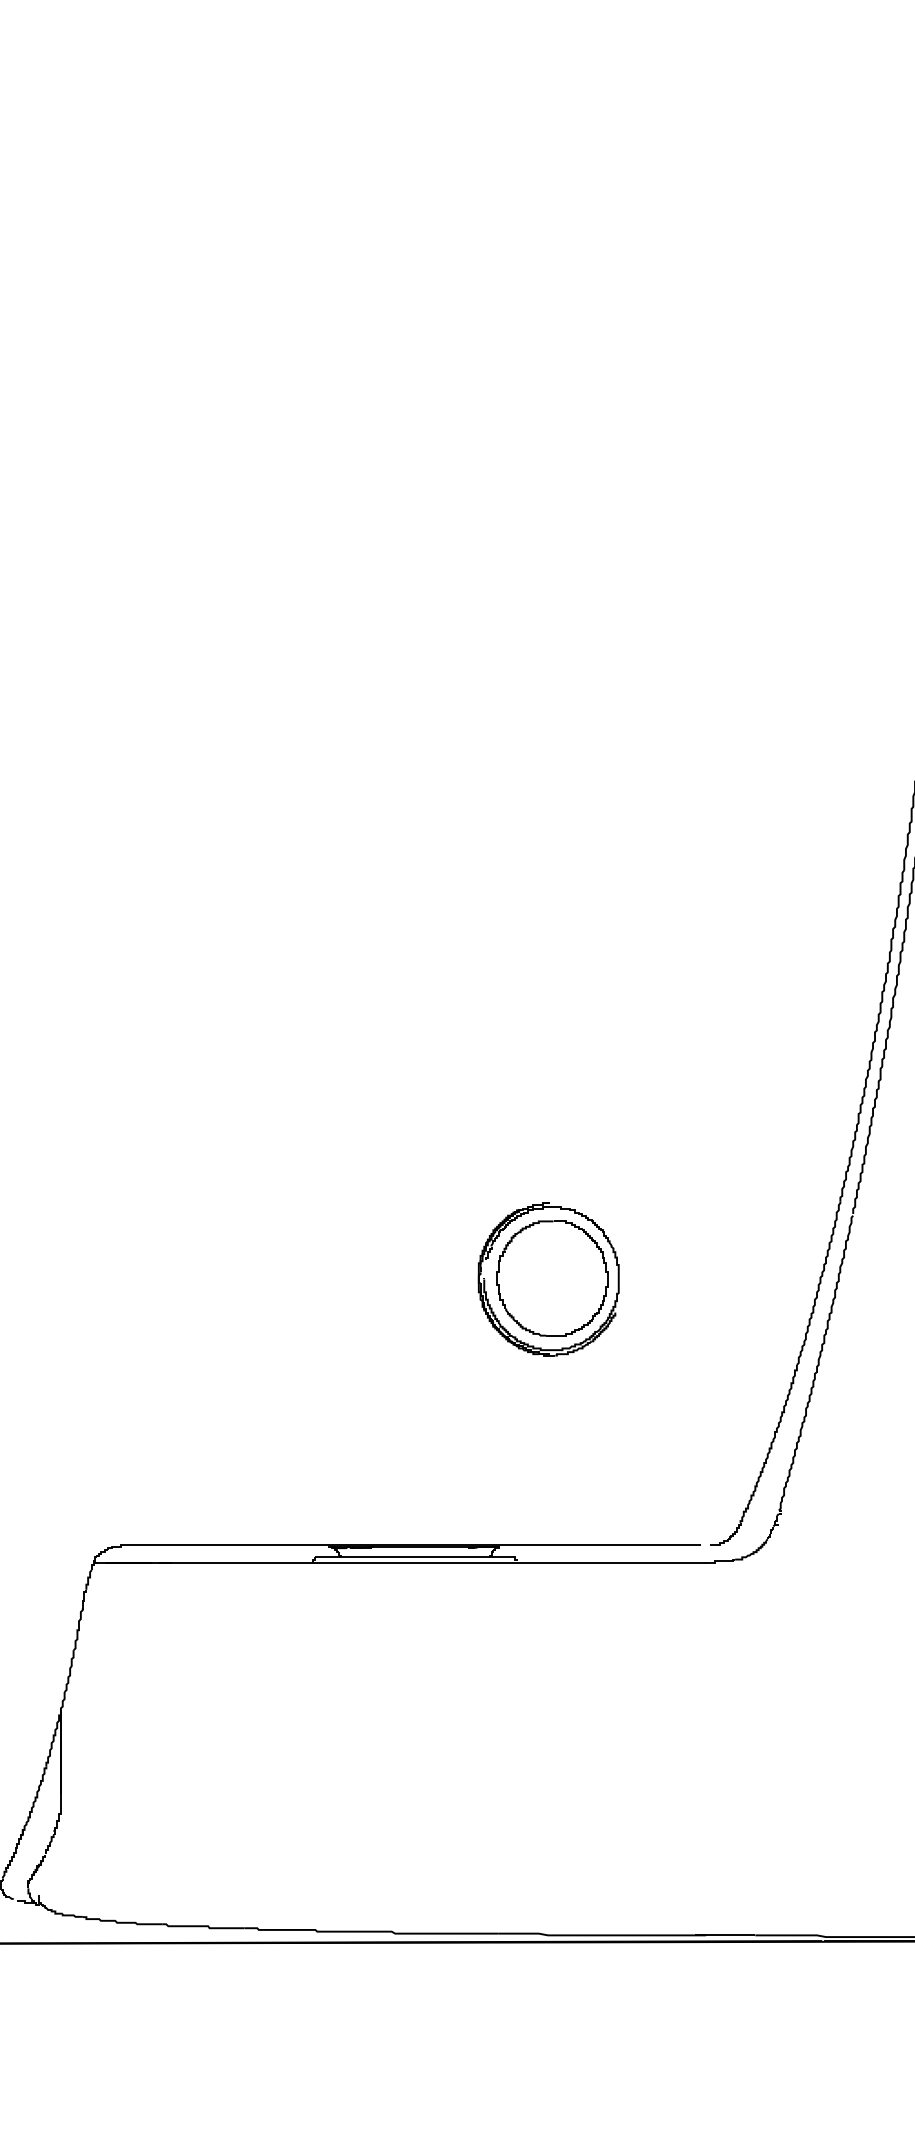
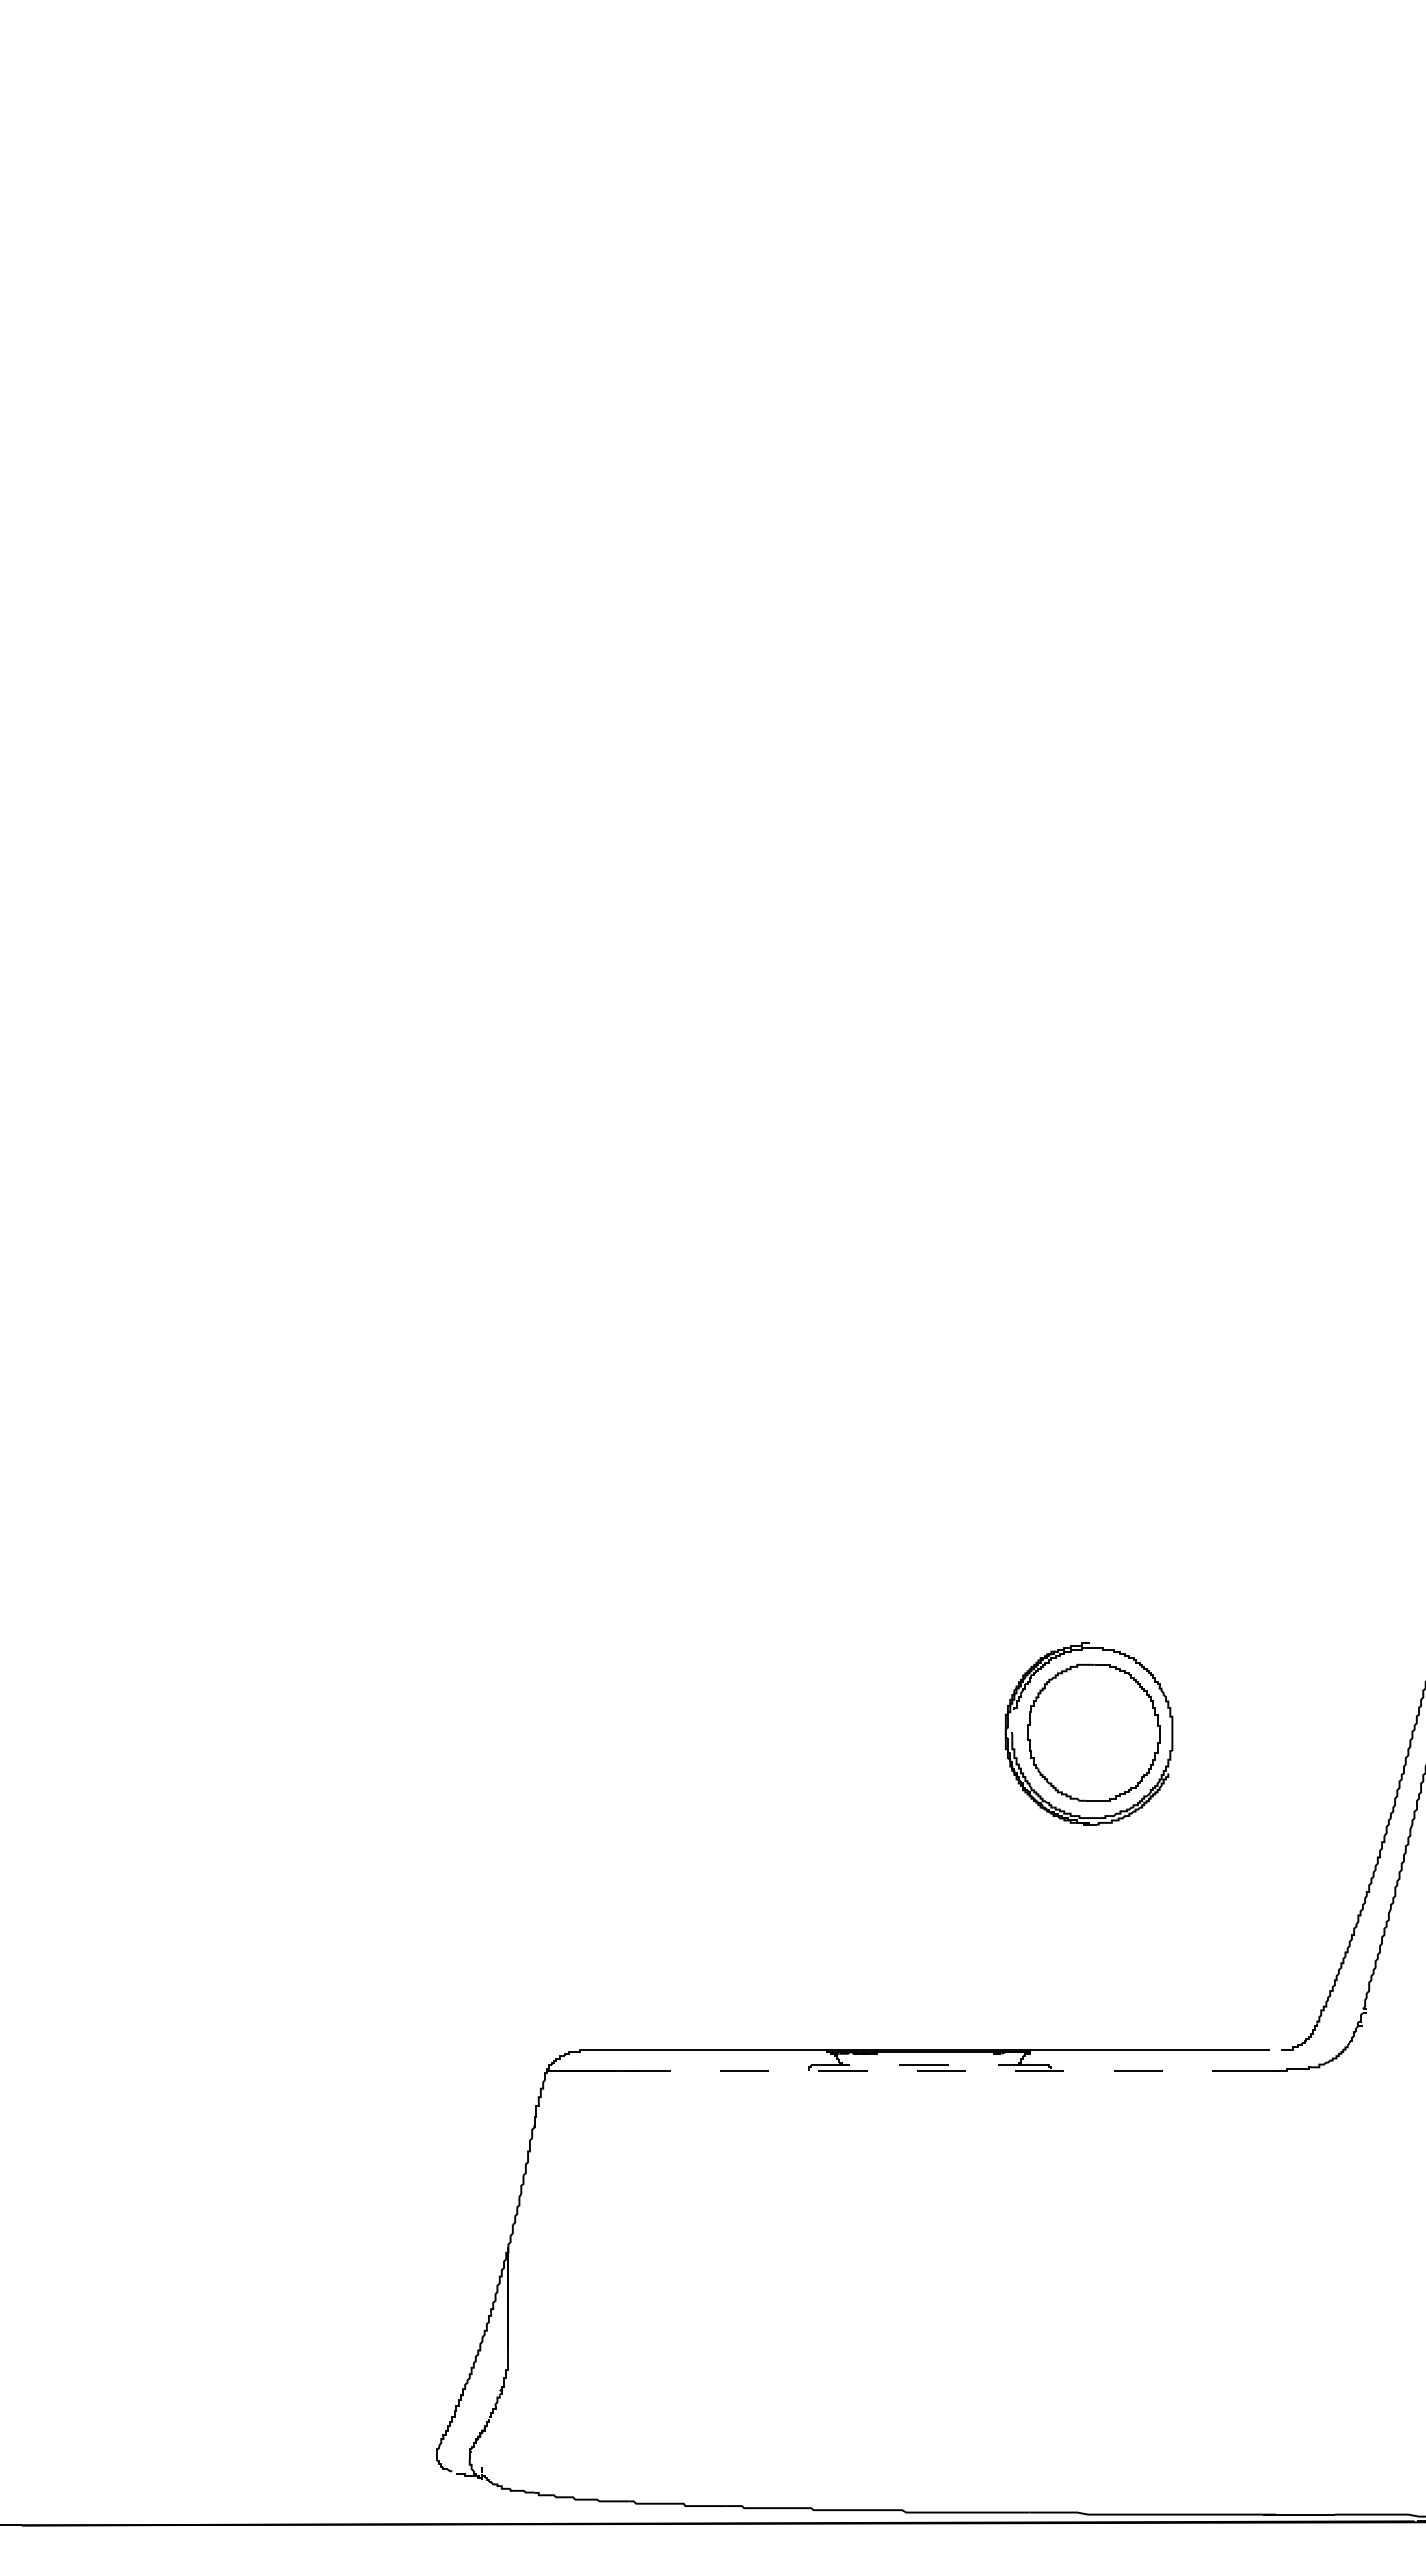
line: (414, 1557) -> (929, 2064), solid -> dashed
line: (434, 1563) -> (952, 2071), solid -> dashed

